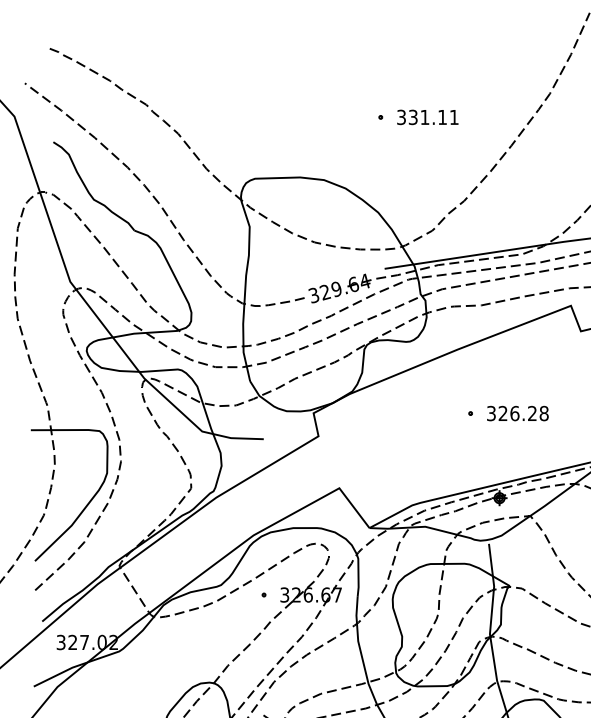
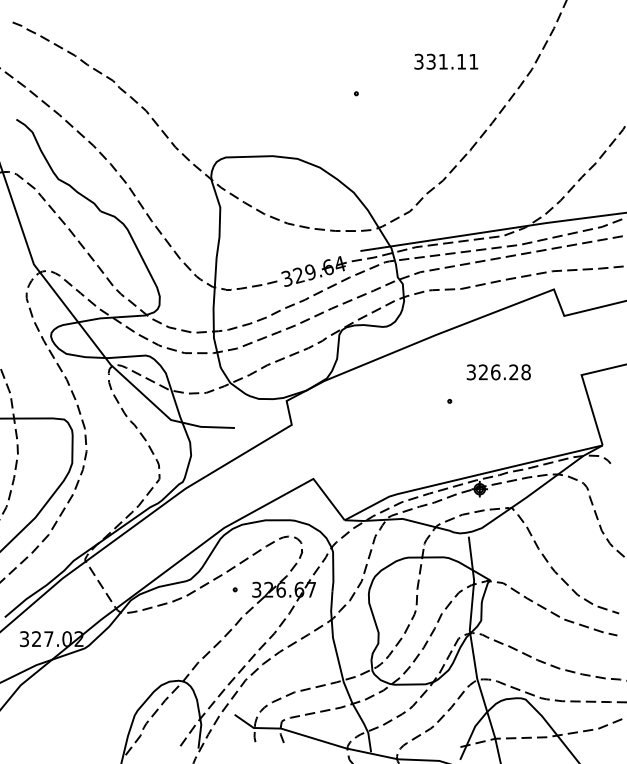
text: (428, 117) -> (446, 61), moved
text: (517, 413) -> (498, 372), moved

